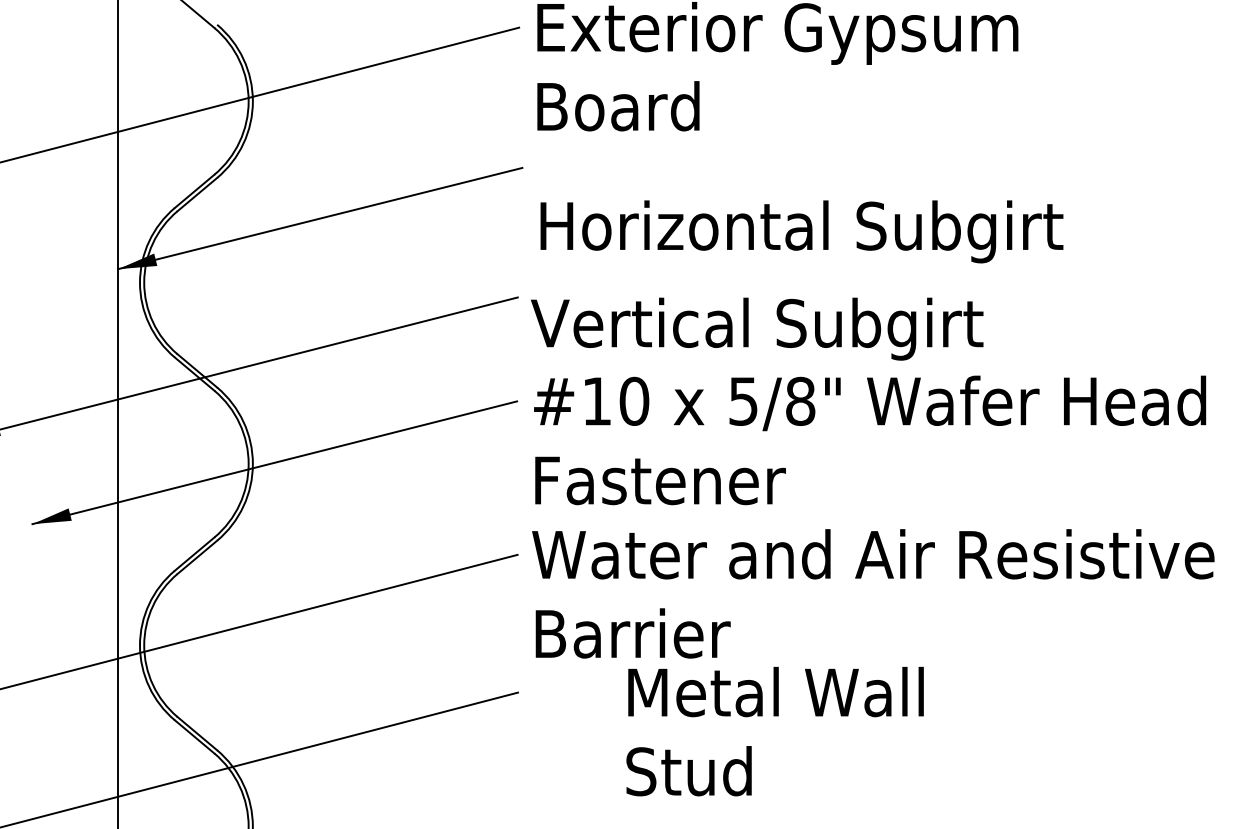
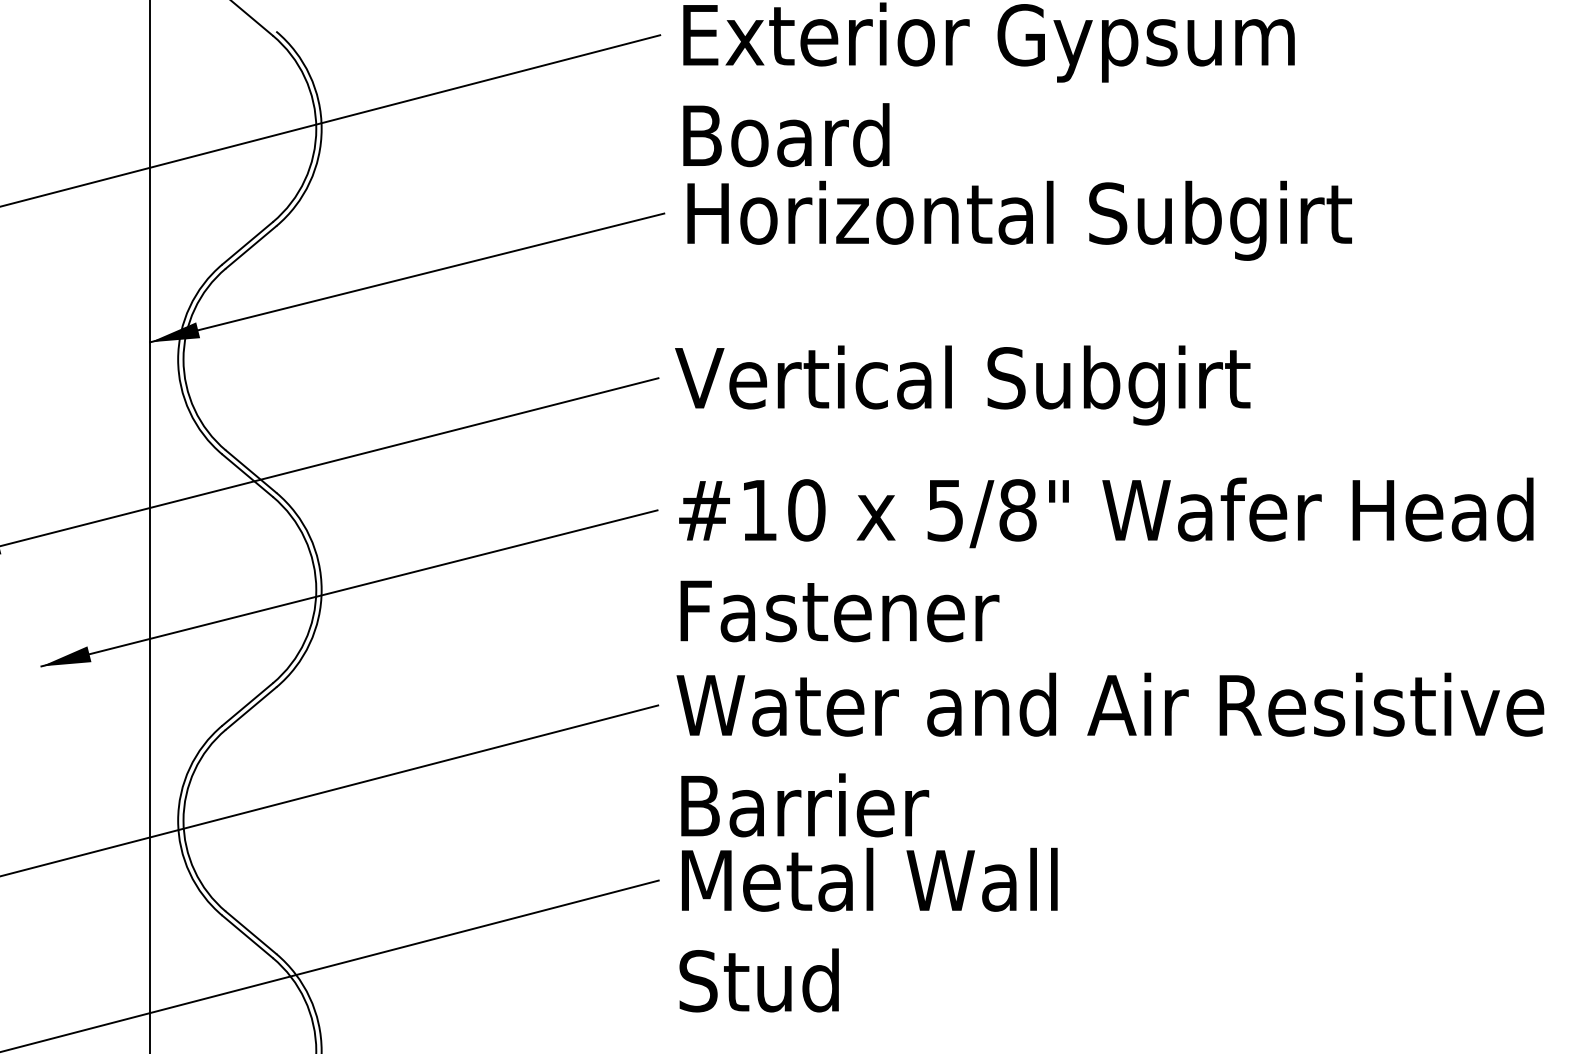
text: (801, 231) -> (1019, 220), moved
text: (756, 329) -> (962, 385), moved
text: (775, 731) -> (868, 929), moved

